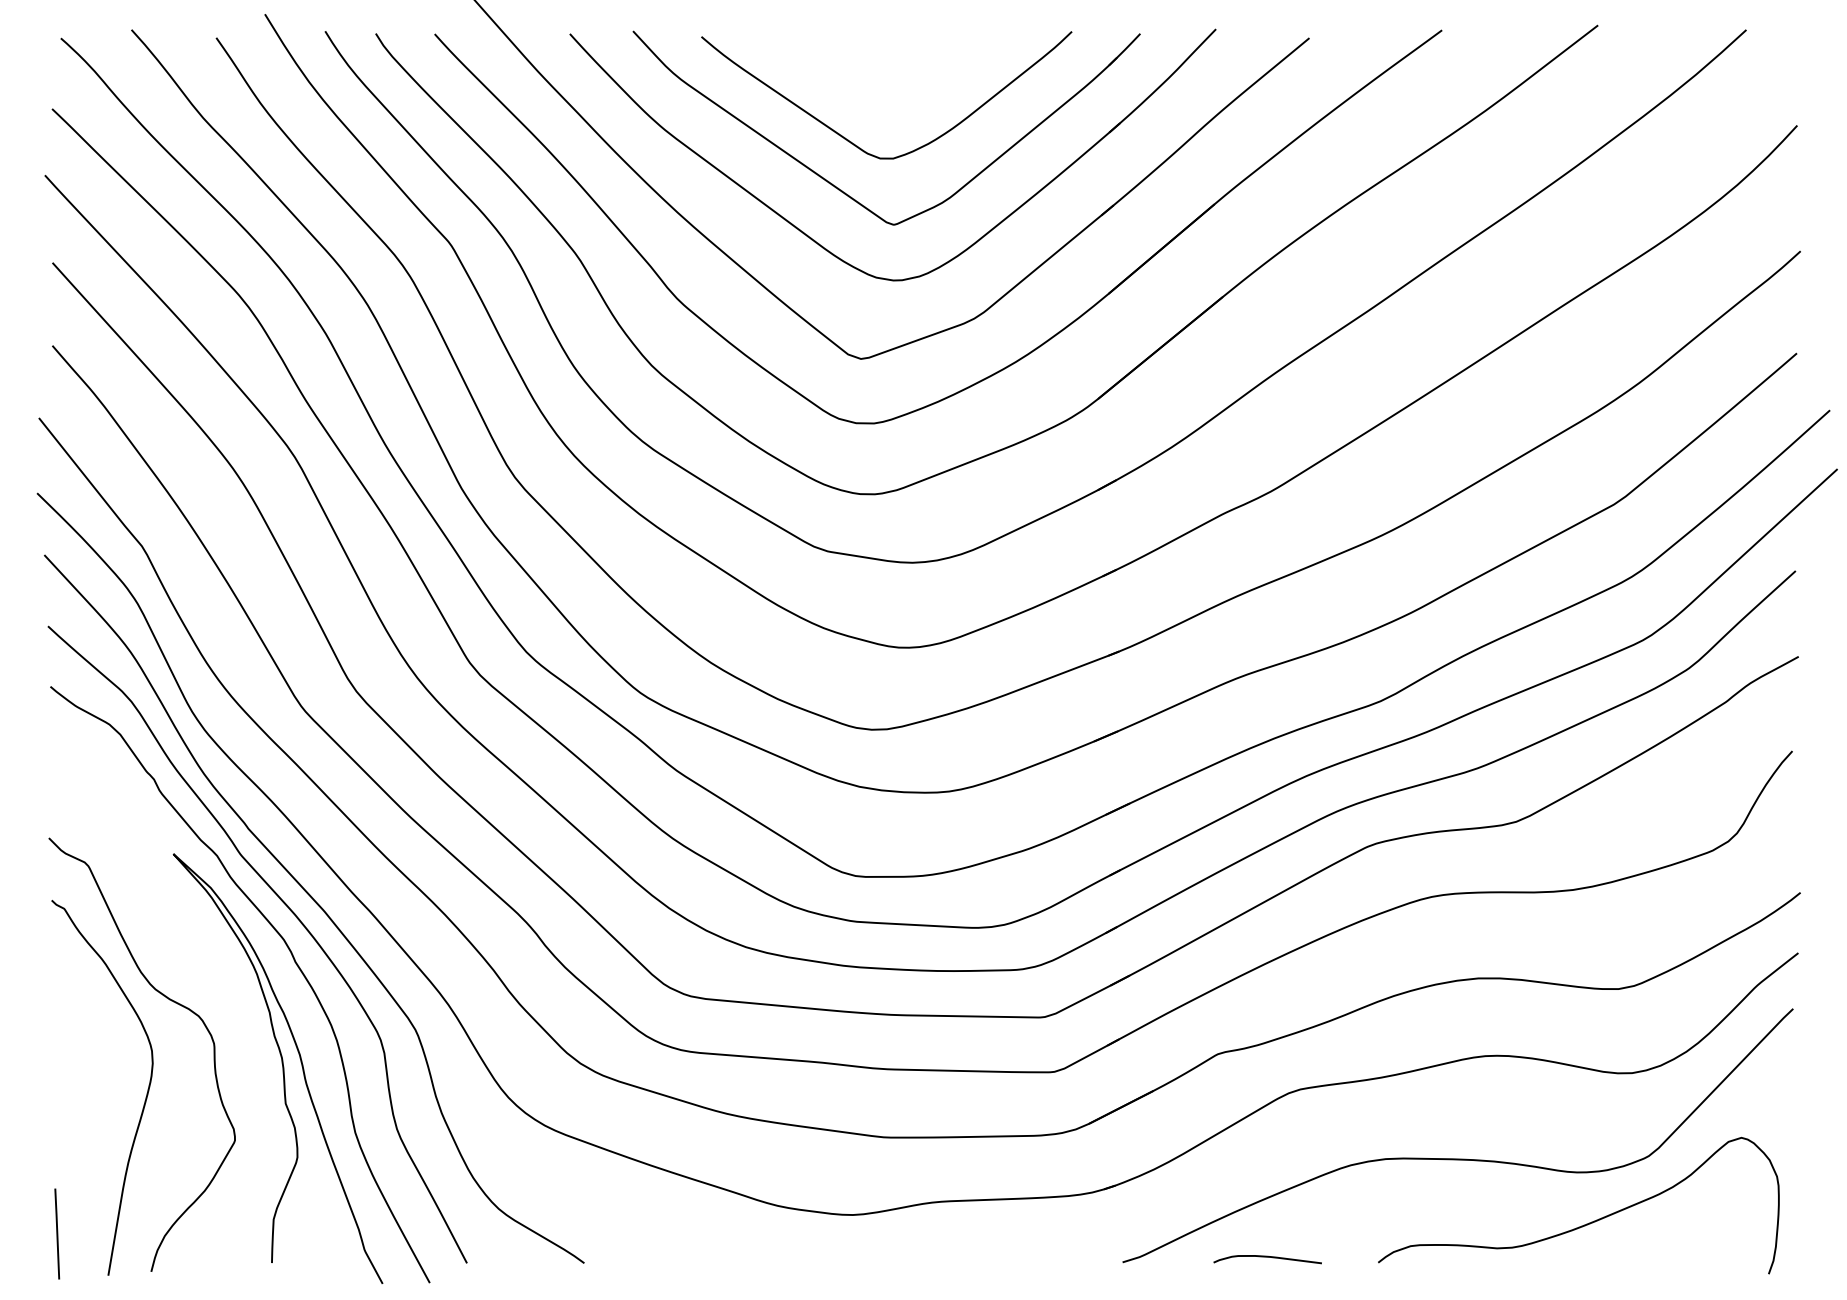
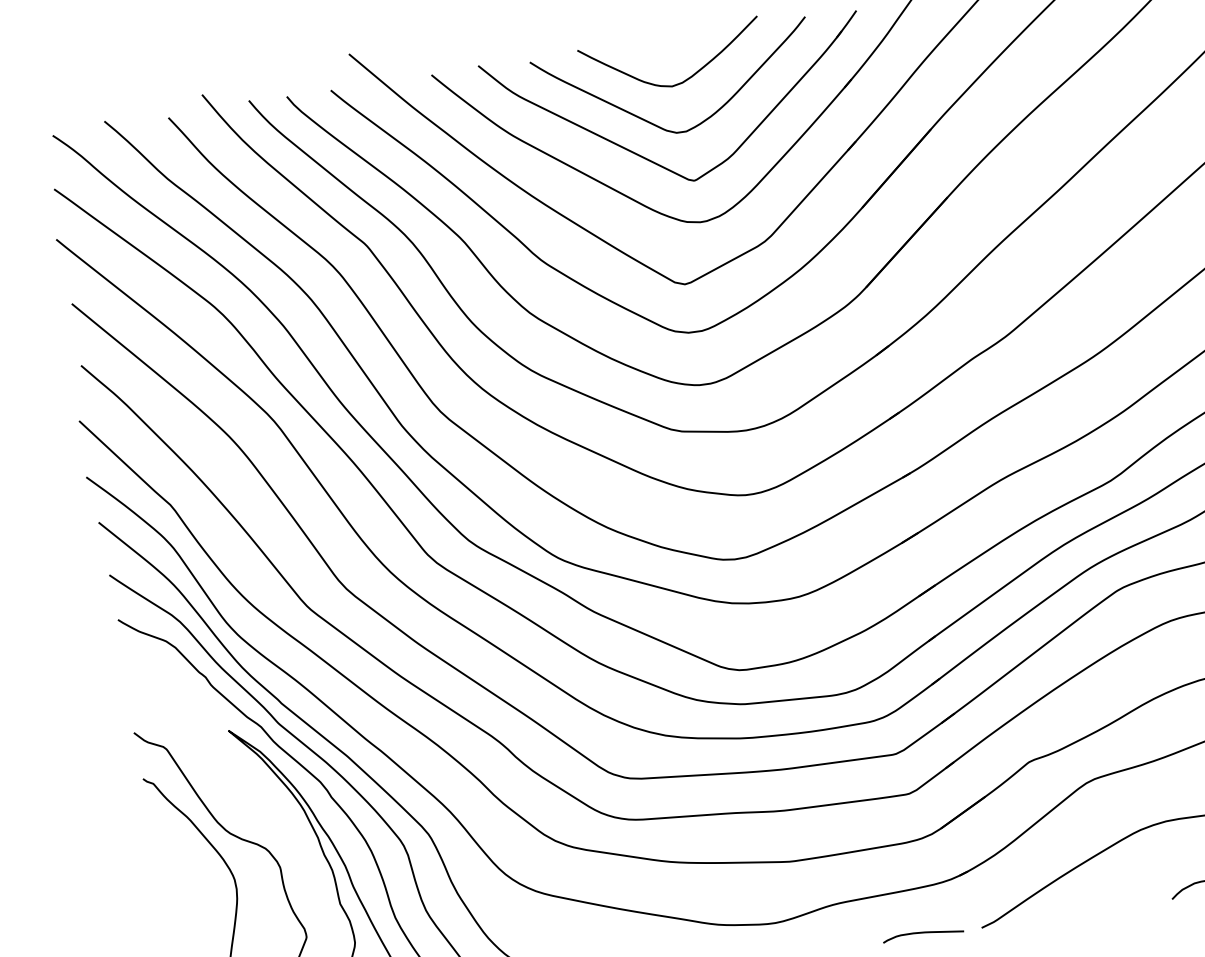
curve: (902, 90) -> (685, 79), added
curve: (1267, 1257) -> (922, 933), moved

